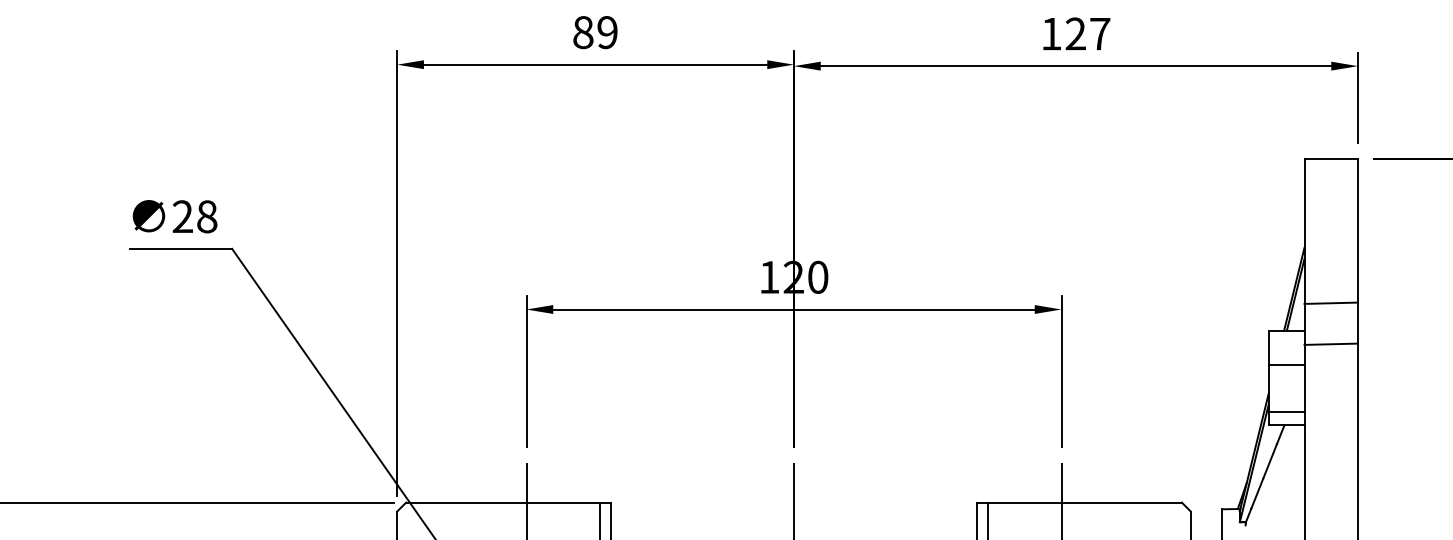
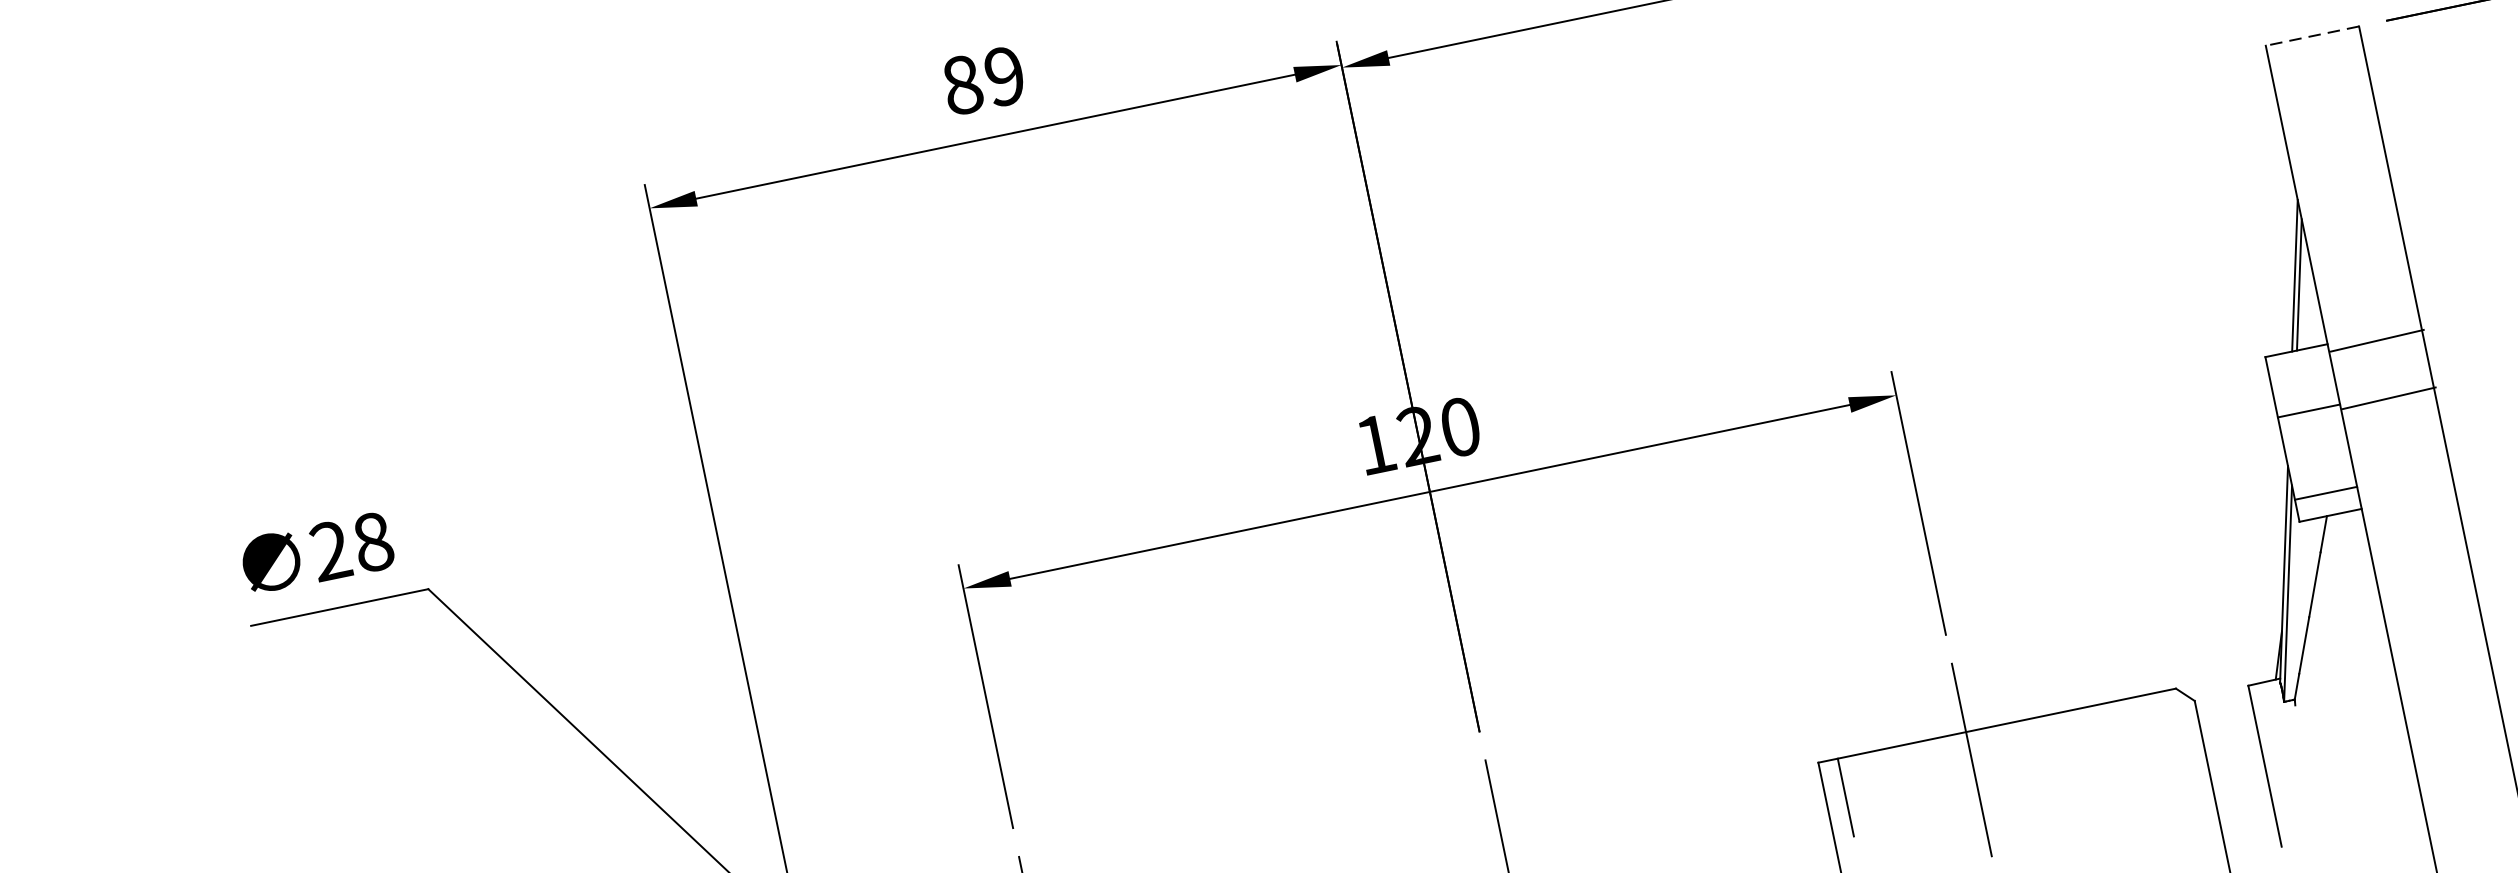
line: (1331, 159) -> (2312, 36), solid -> dashed
line: (1331, 302) -> (2377, 339), moved
line: (1331, 343) -> (2389, 396), moved

